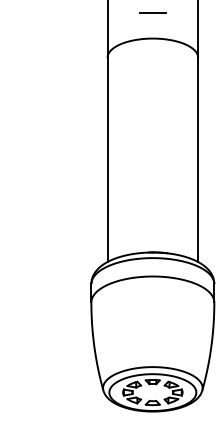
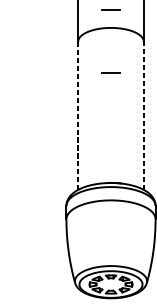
line: (152, 100) -> (110, 72), added
line: (198, 159) -> (144, 115), solid -> dashed
line: (107, 160) -> (78, 116), solid -> dashed

